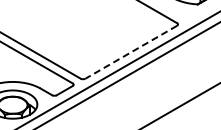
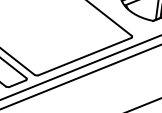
line: (131, 52) -> (85, 56), dashed -> solid

